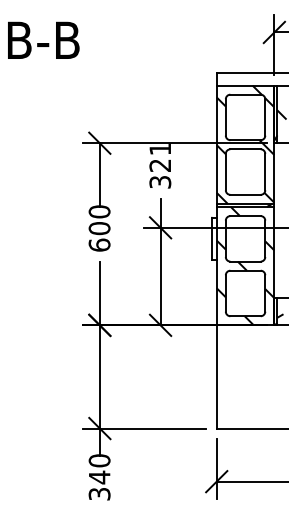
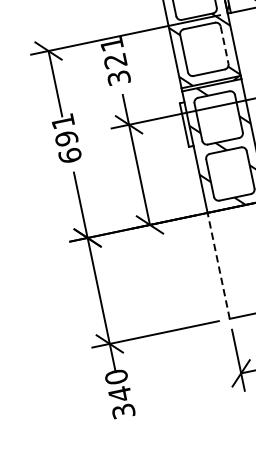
line: (265, 172) -> (224, 45), solid -> dashed
text: (99, 220) -> (64, 130), 600 -> 691
line: (216, 376) -> (218, 265), solid -> dashed

